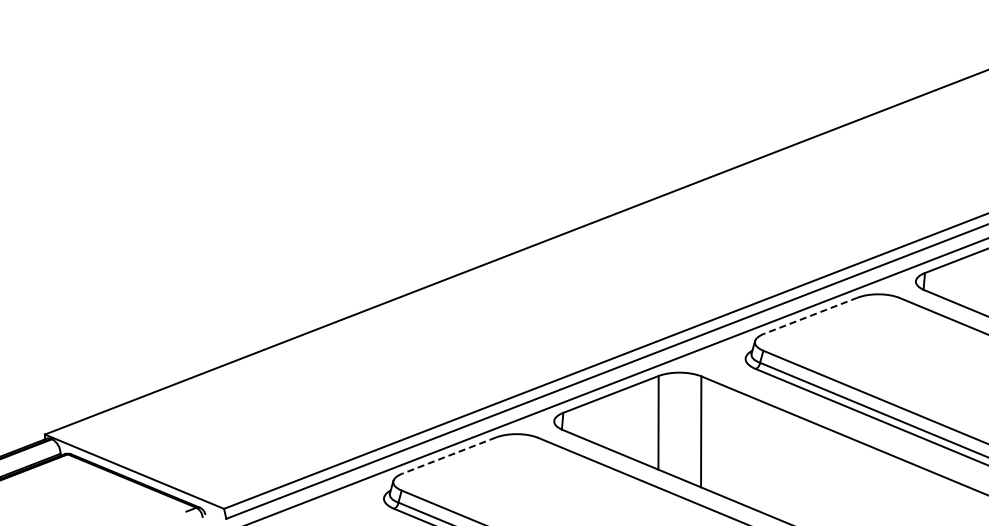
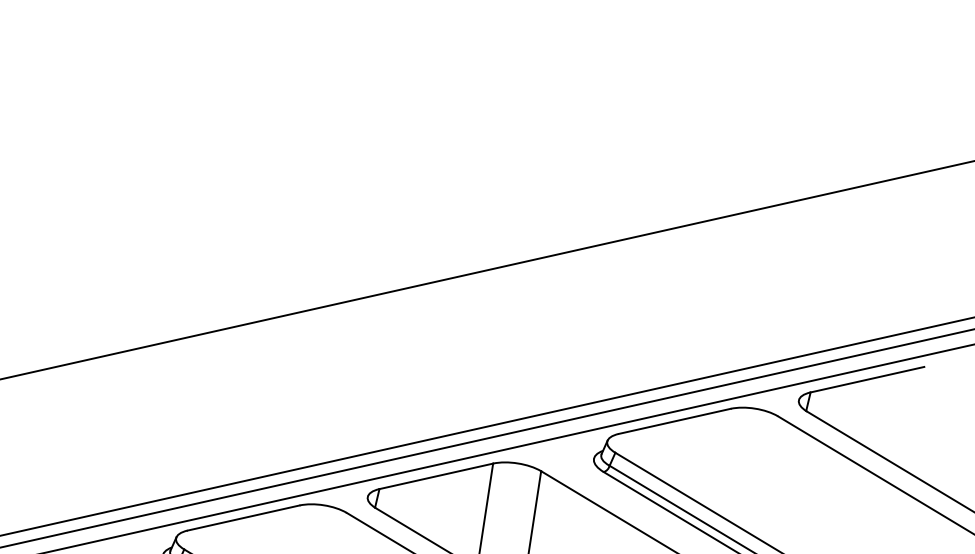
line: (810, 315) -> (674, 420), dashed -> solid
line: (448, 455) -> (242, 517), dashed -> solid

